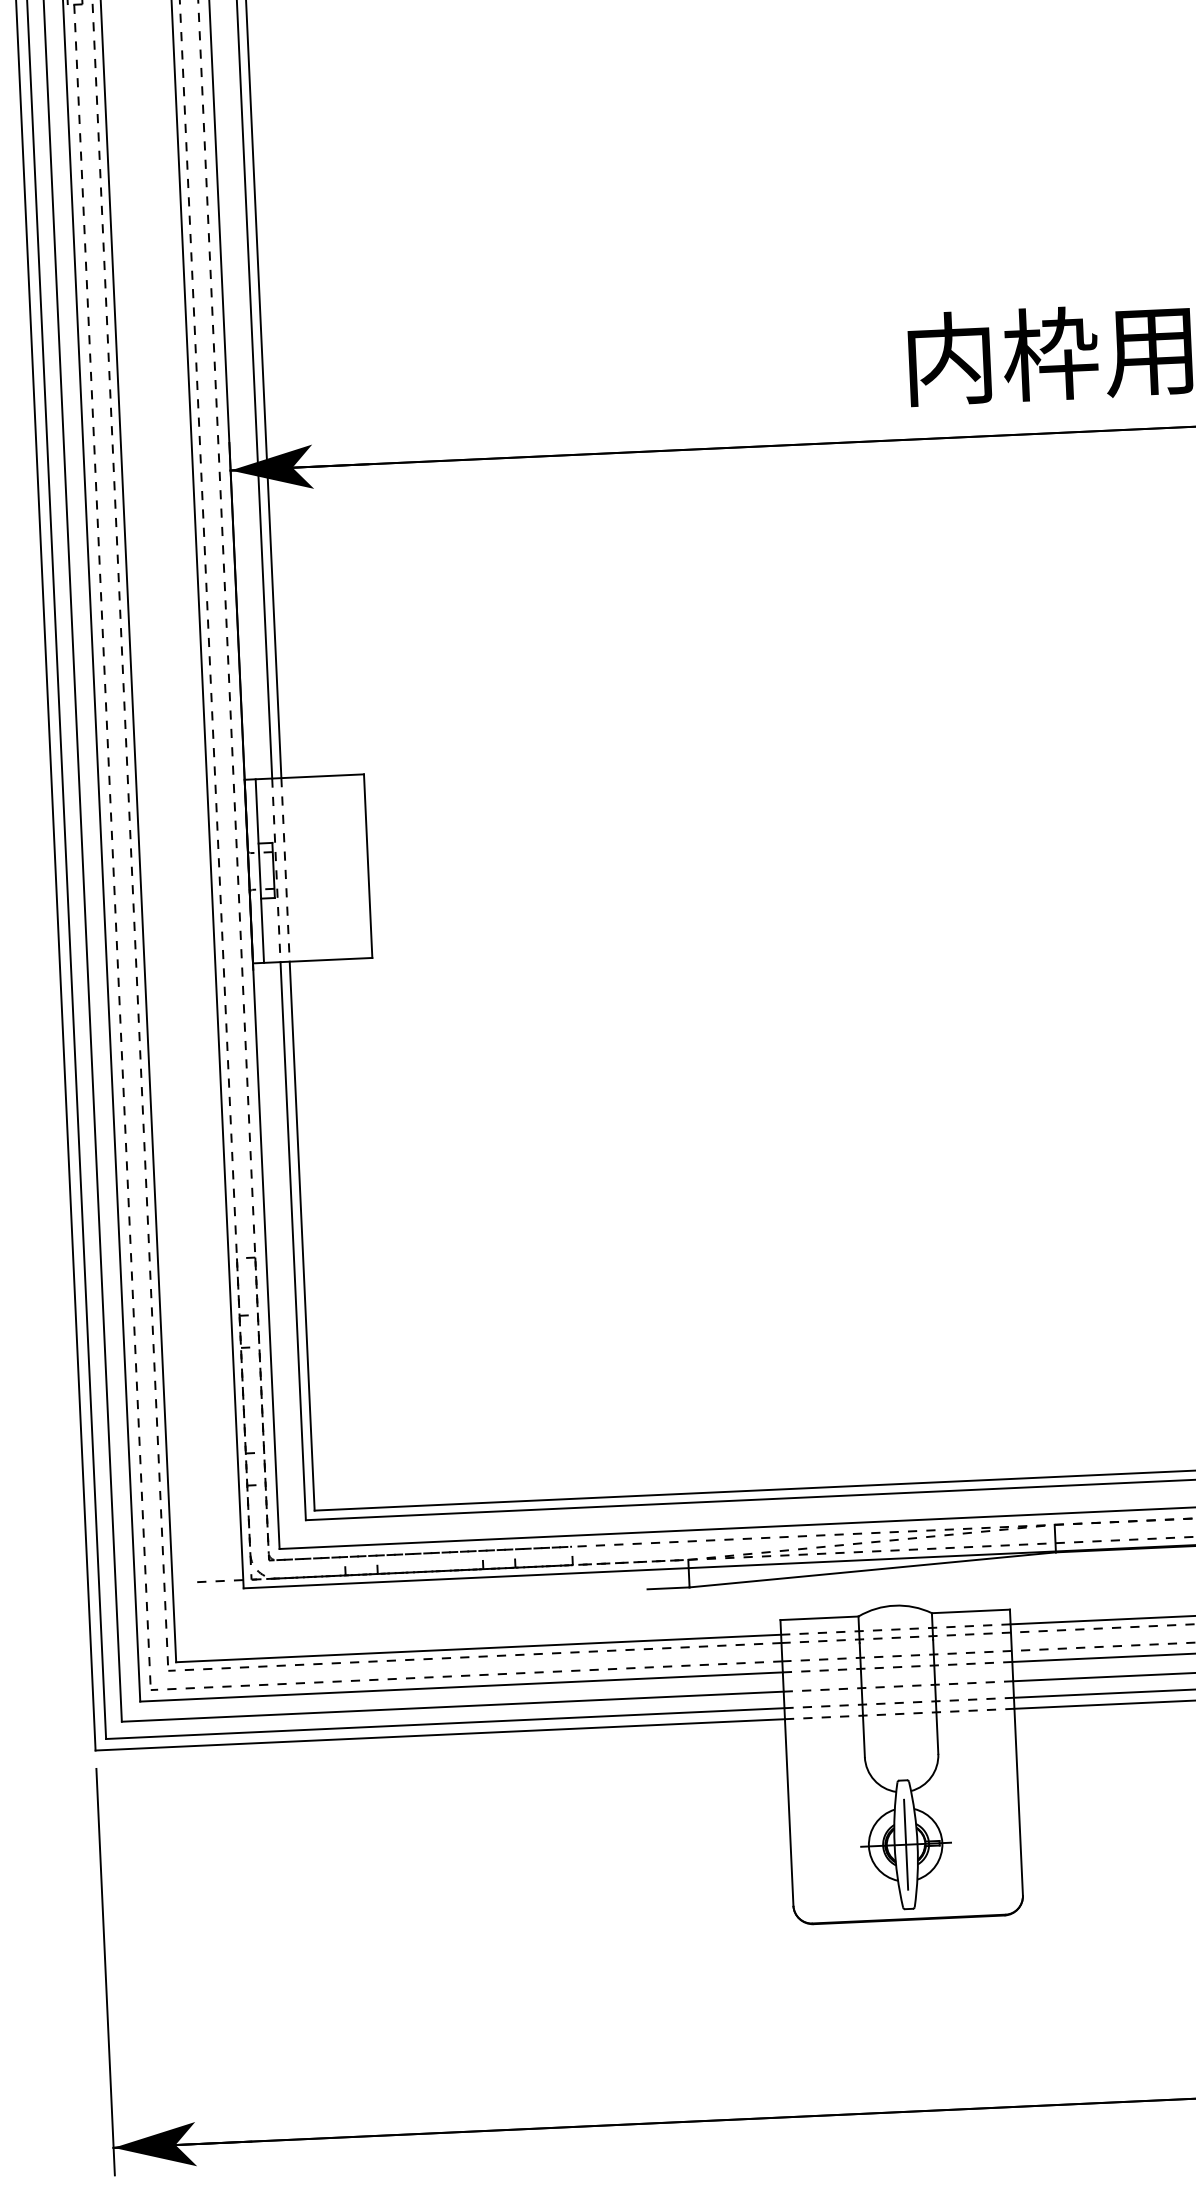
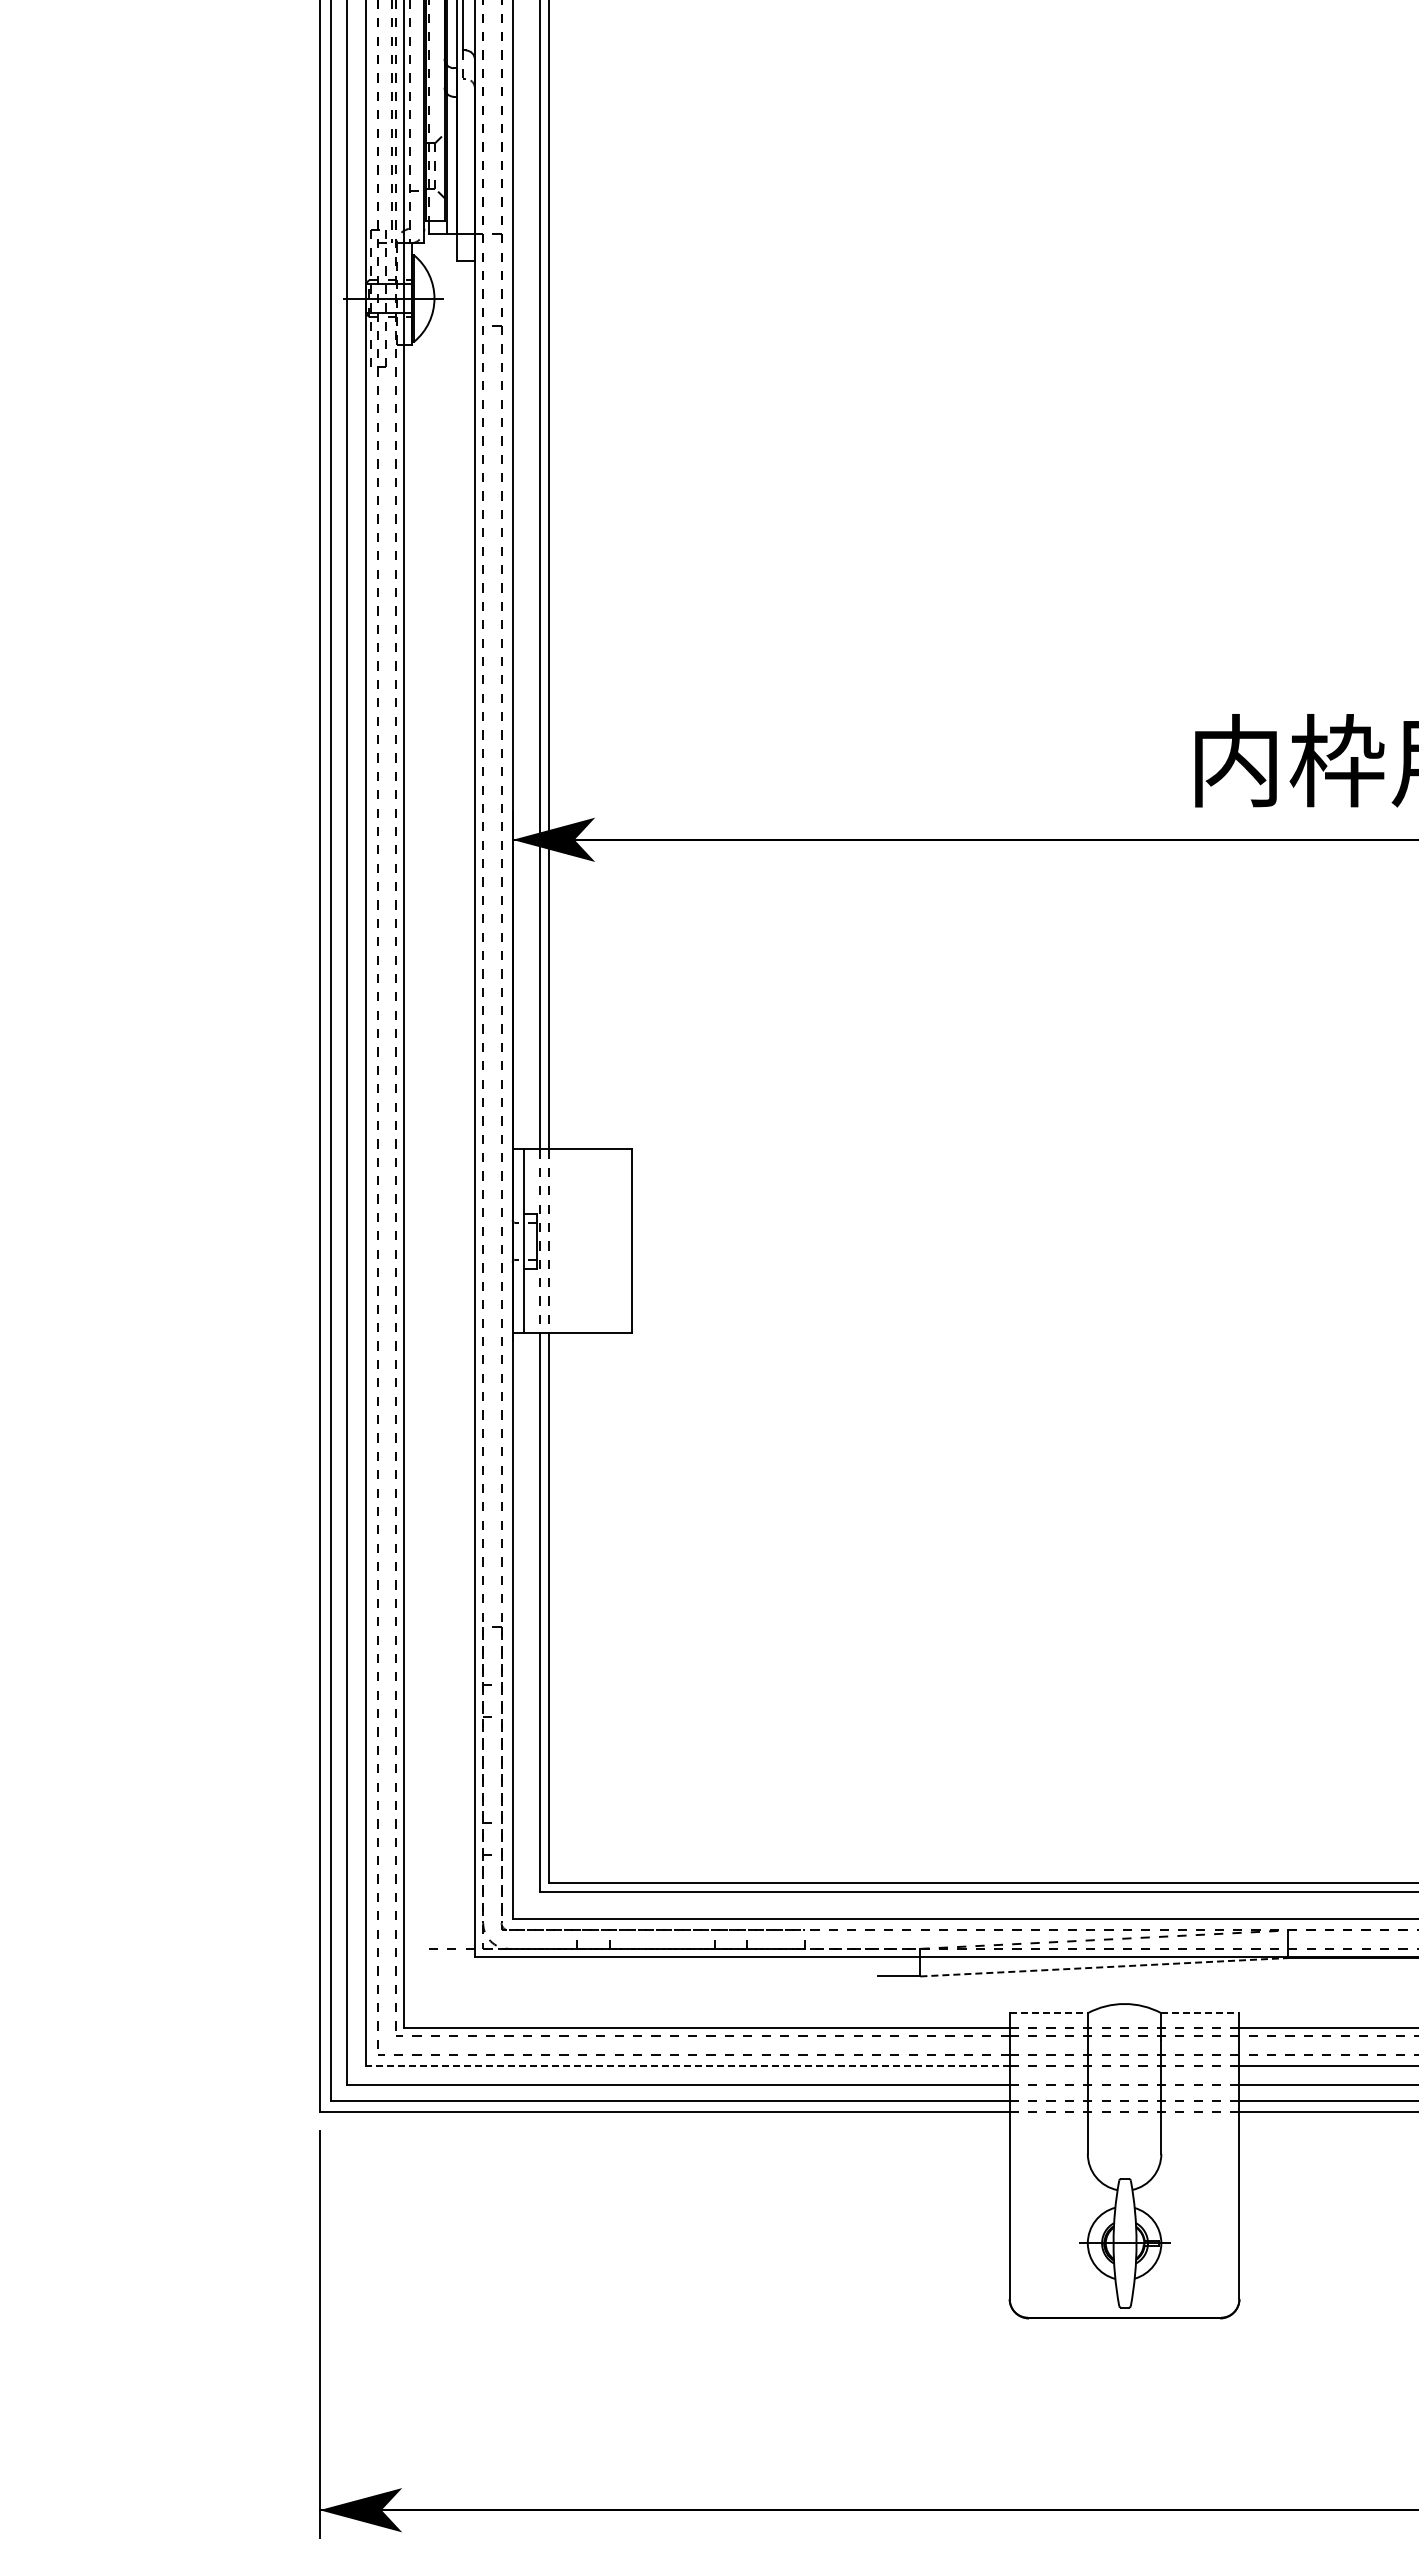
line: (873, 1570) -> (1104, 1967), solid -> dashed
line: (971, 1611) -> (1200, 2013), solid -> dashed
line: (820, 1618) -> (1049, 2013), solid -> dashed
line: (461, 1686) -> (688, 2065), solid -> dashed
line: (906, 1844) -> (1125, 2243), removed

